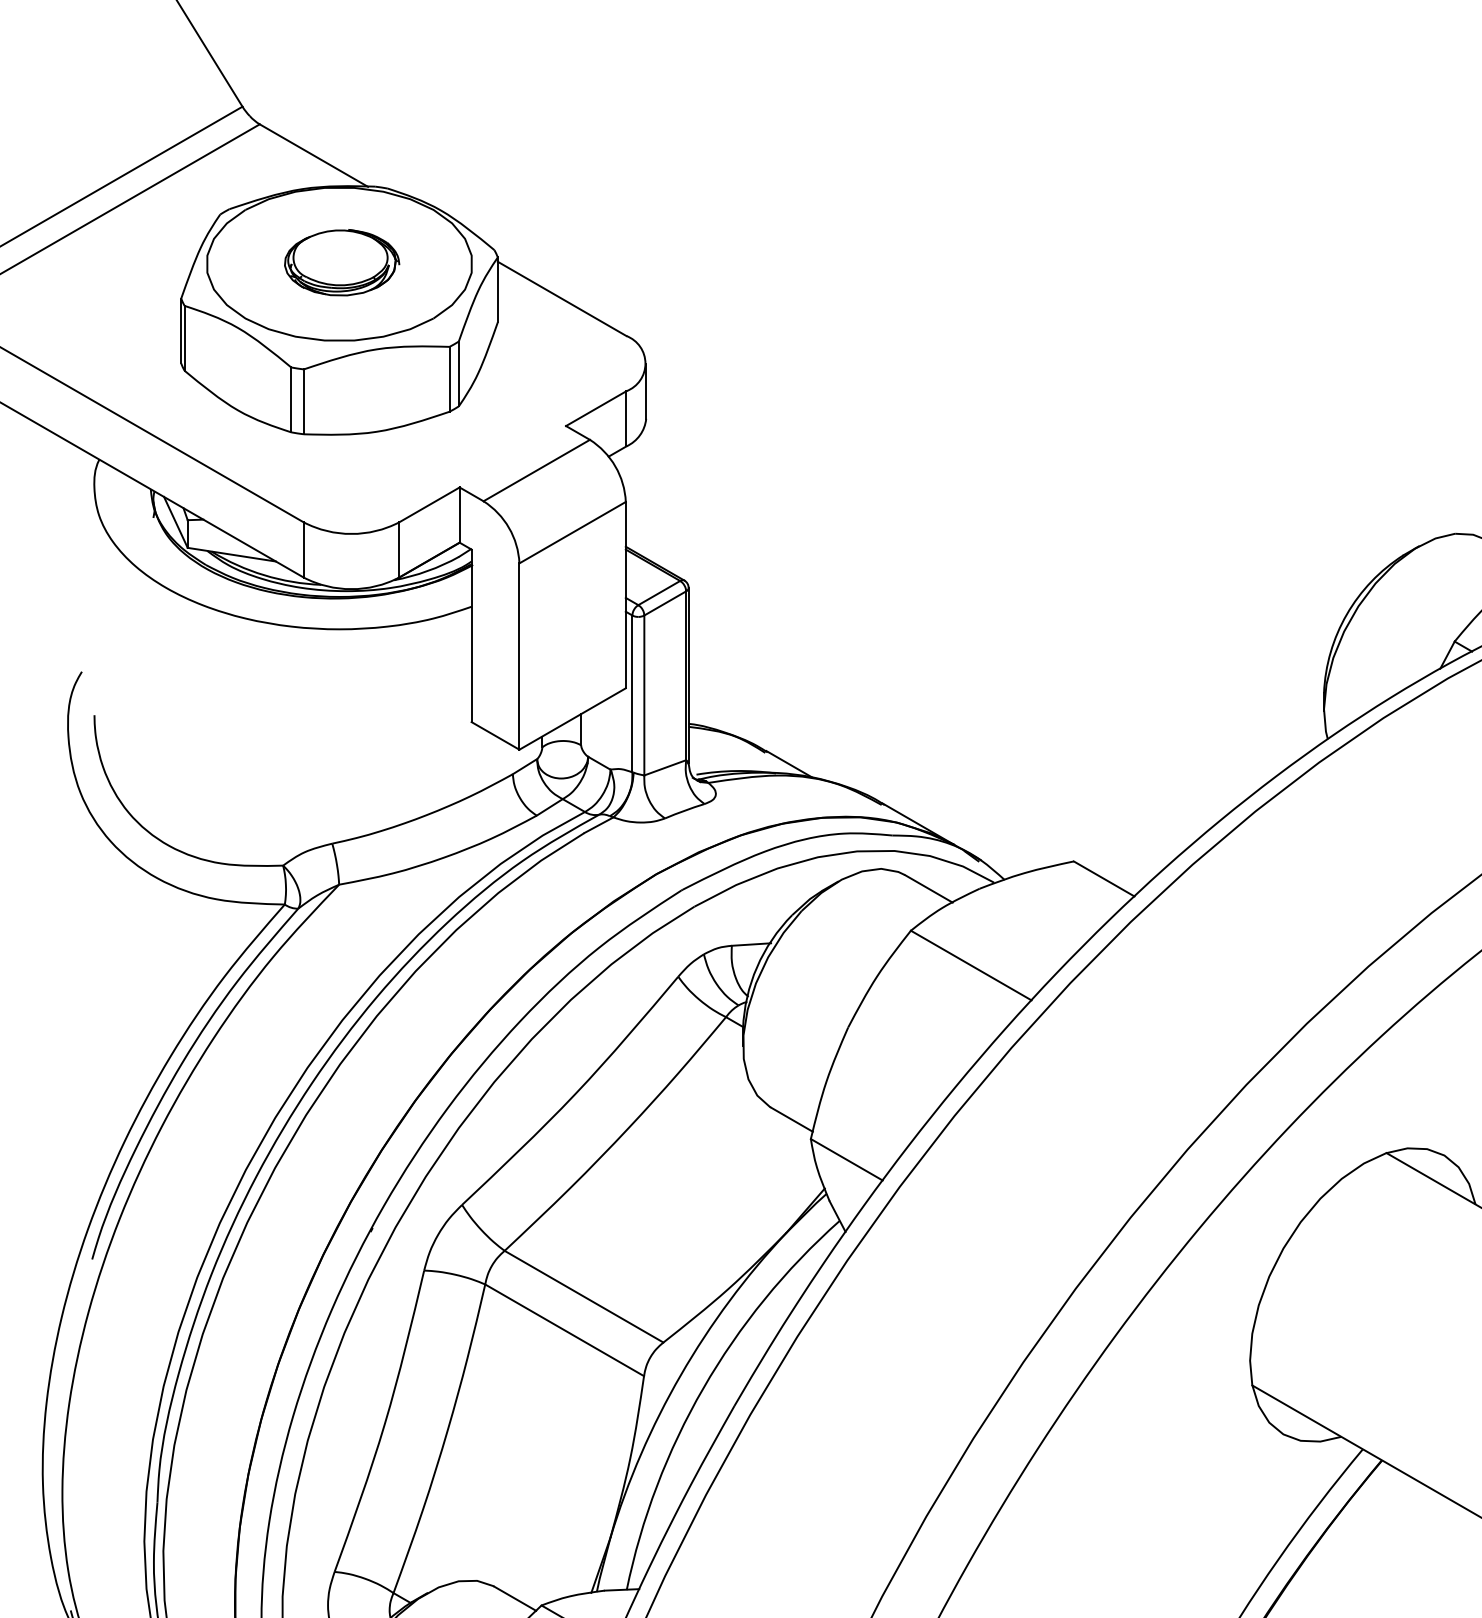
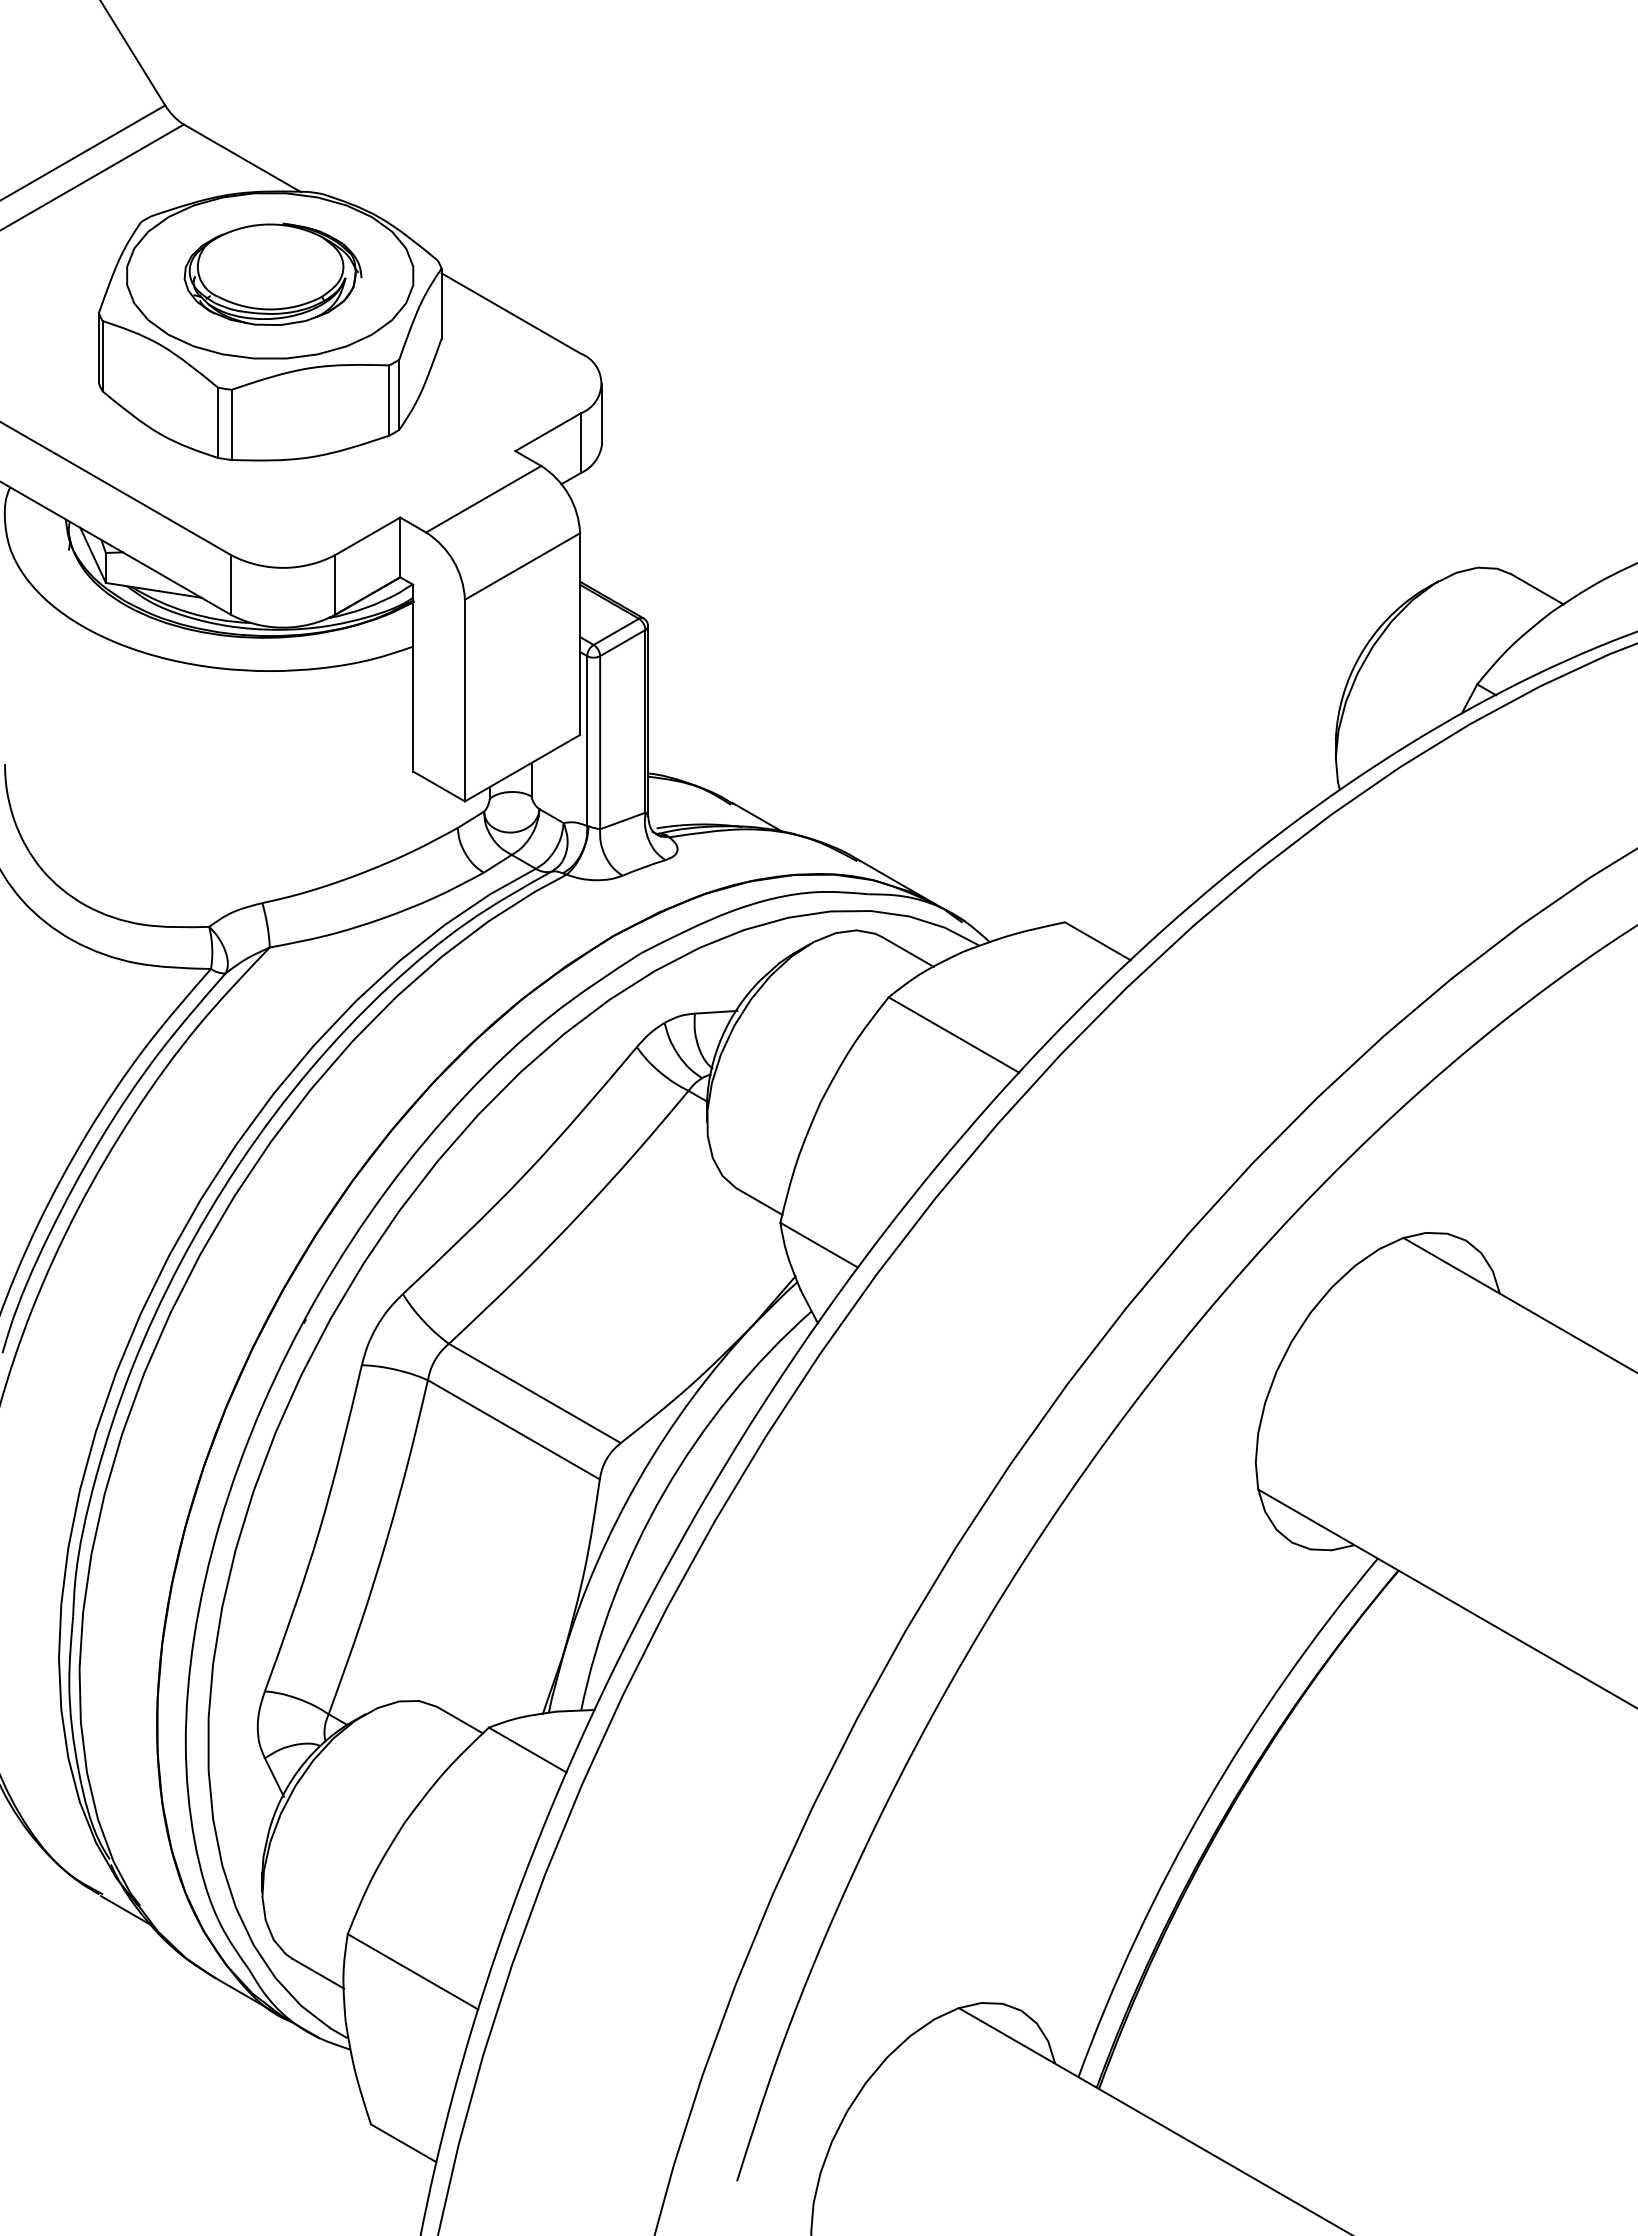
part: (341, 261) -> (272, 273), size x1.43

